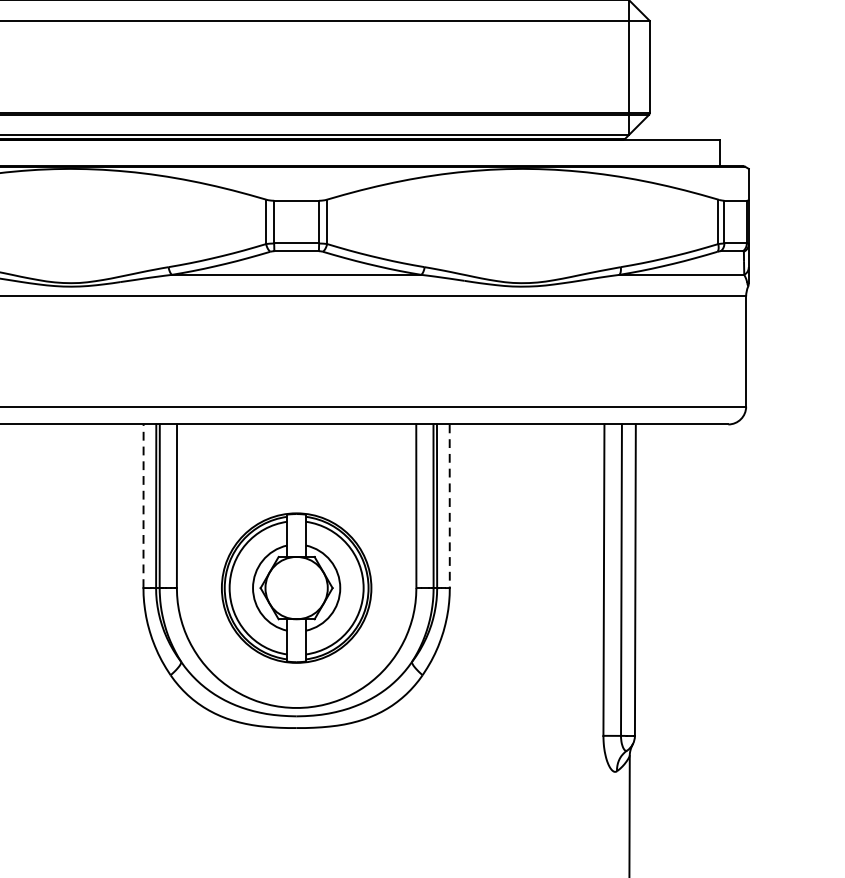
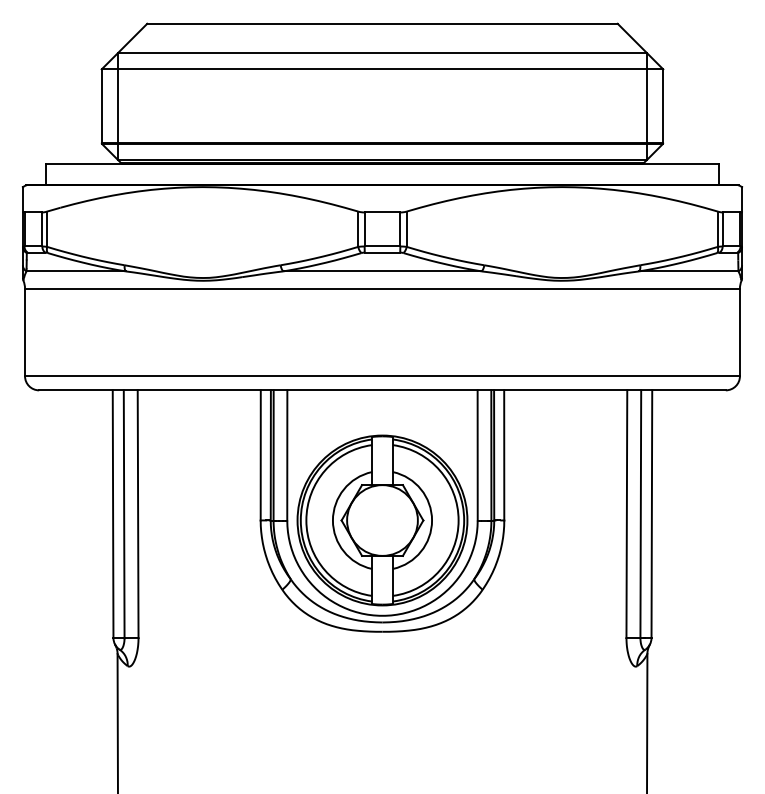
line: (143, 505) -> (260, 454), dashed -> solid
line: (450, 506) -> (504, 455), dashed -> solid
part: (296, 588) -> (382, 520), size x1.43

